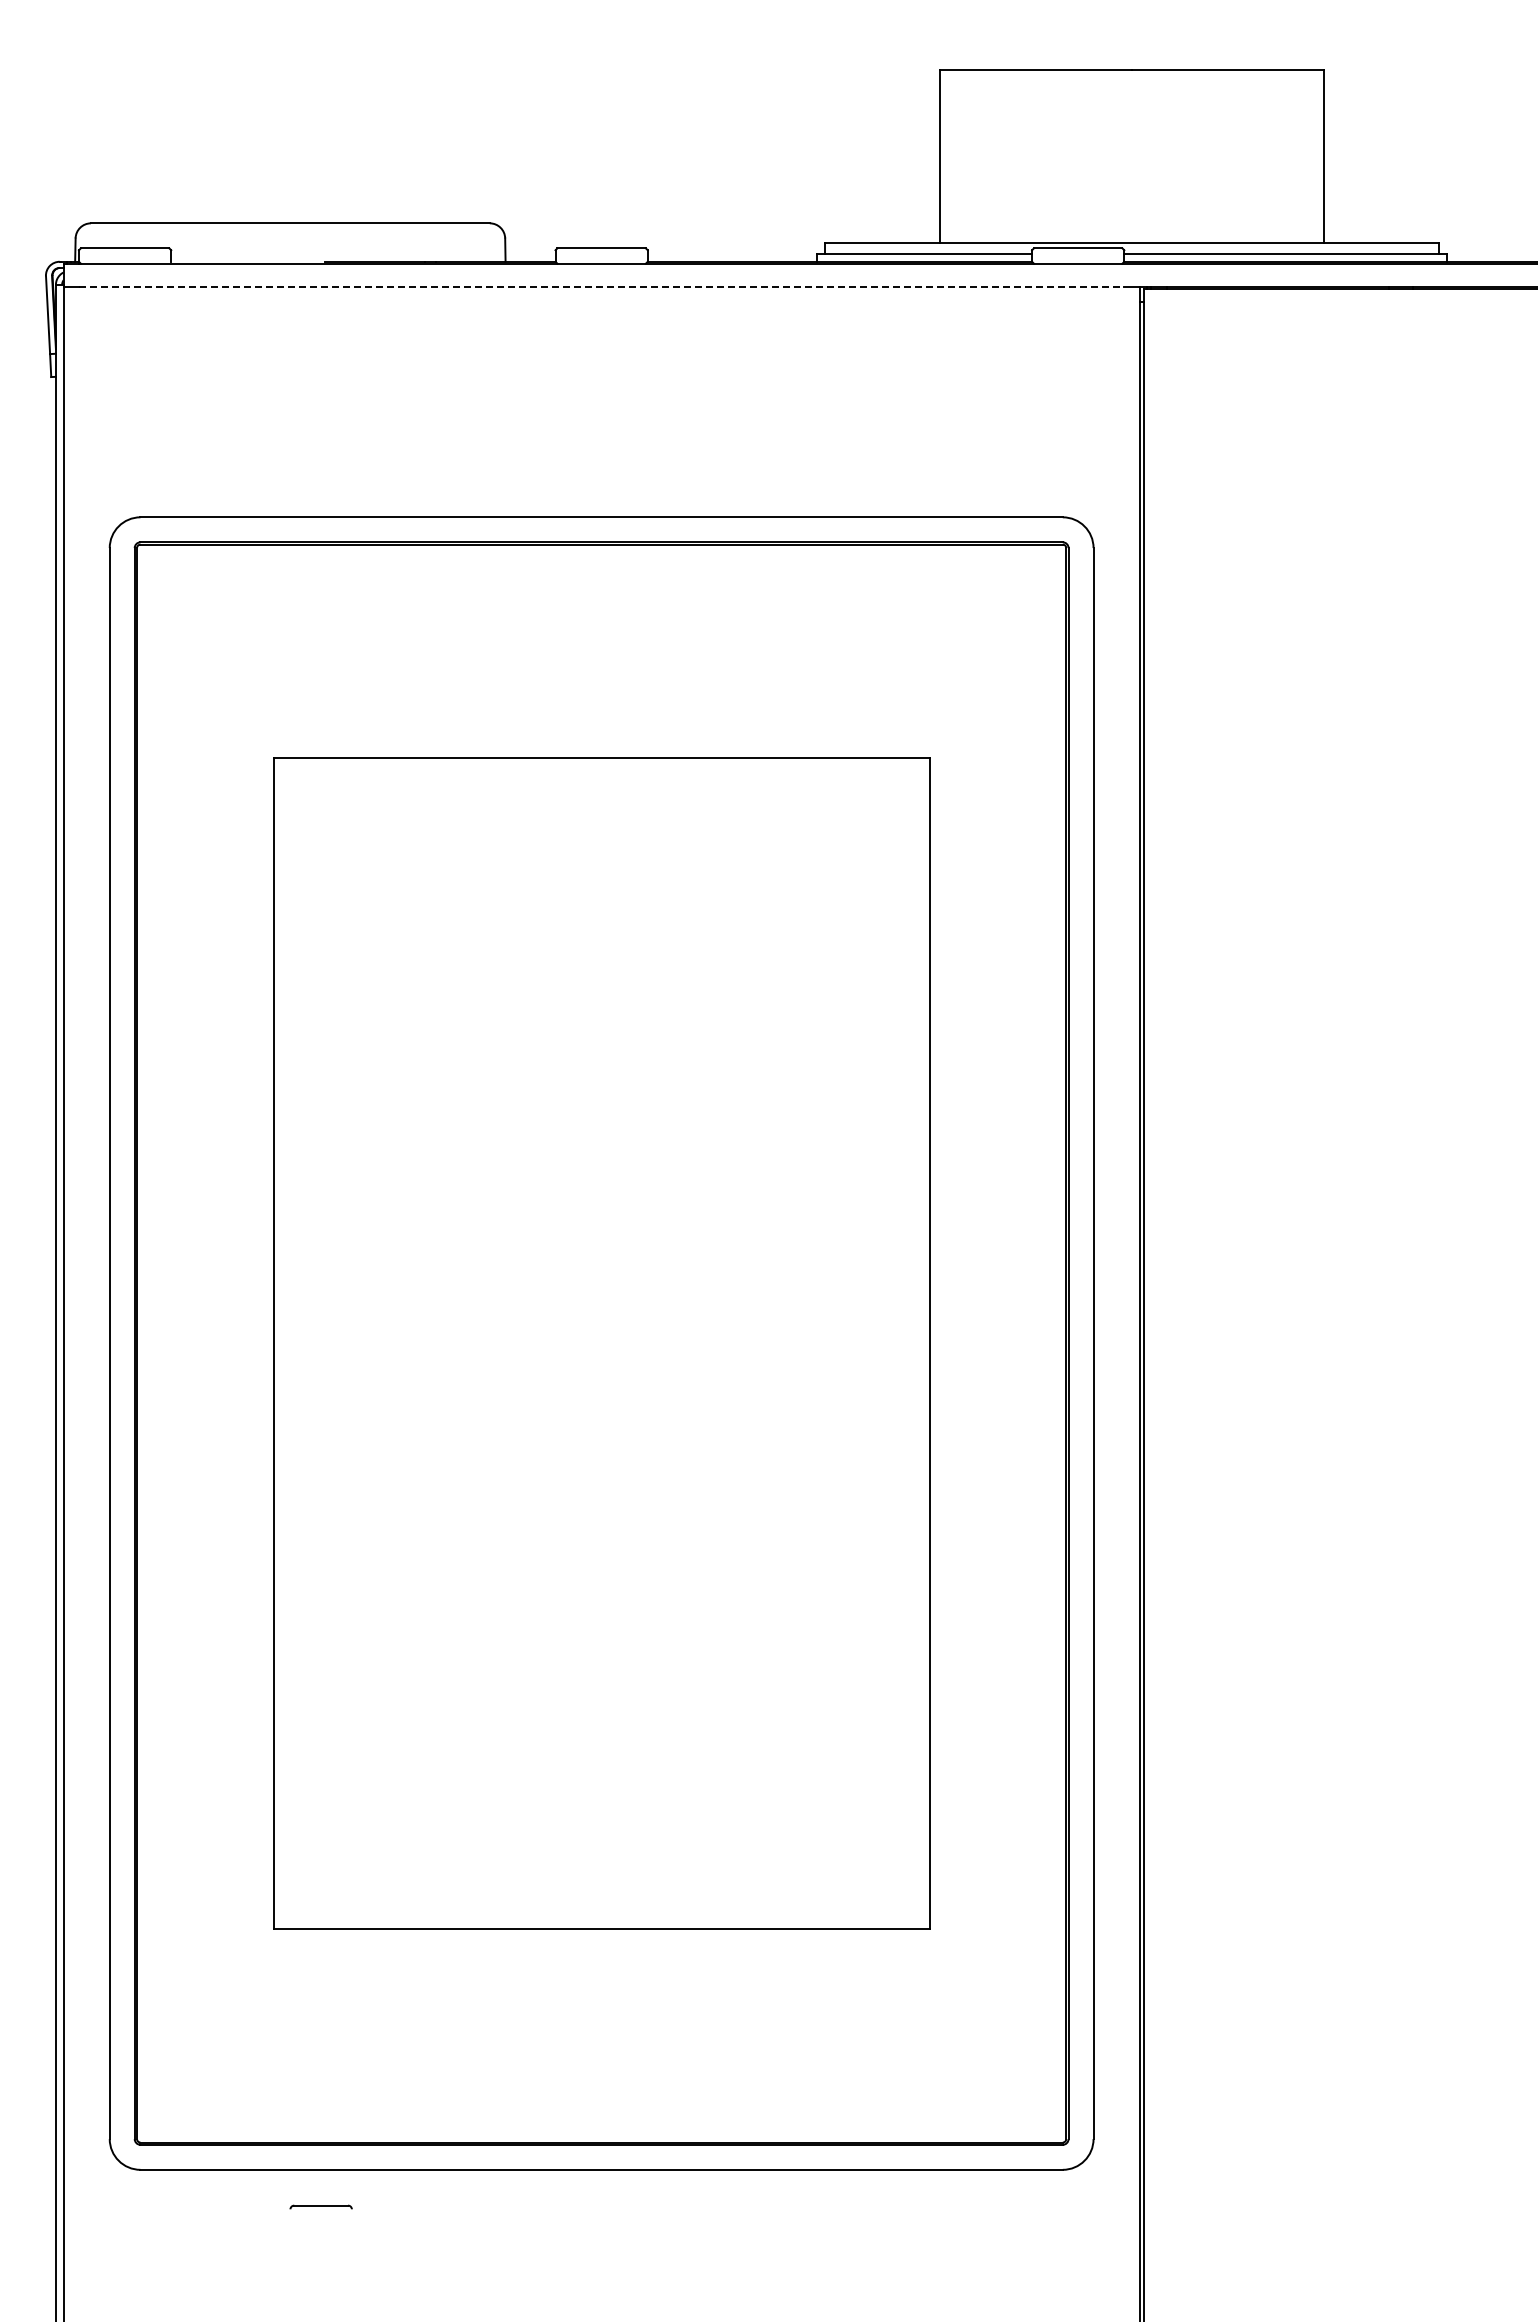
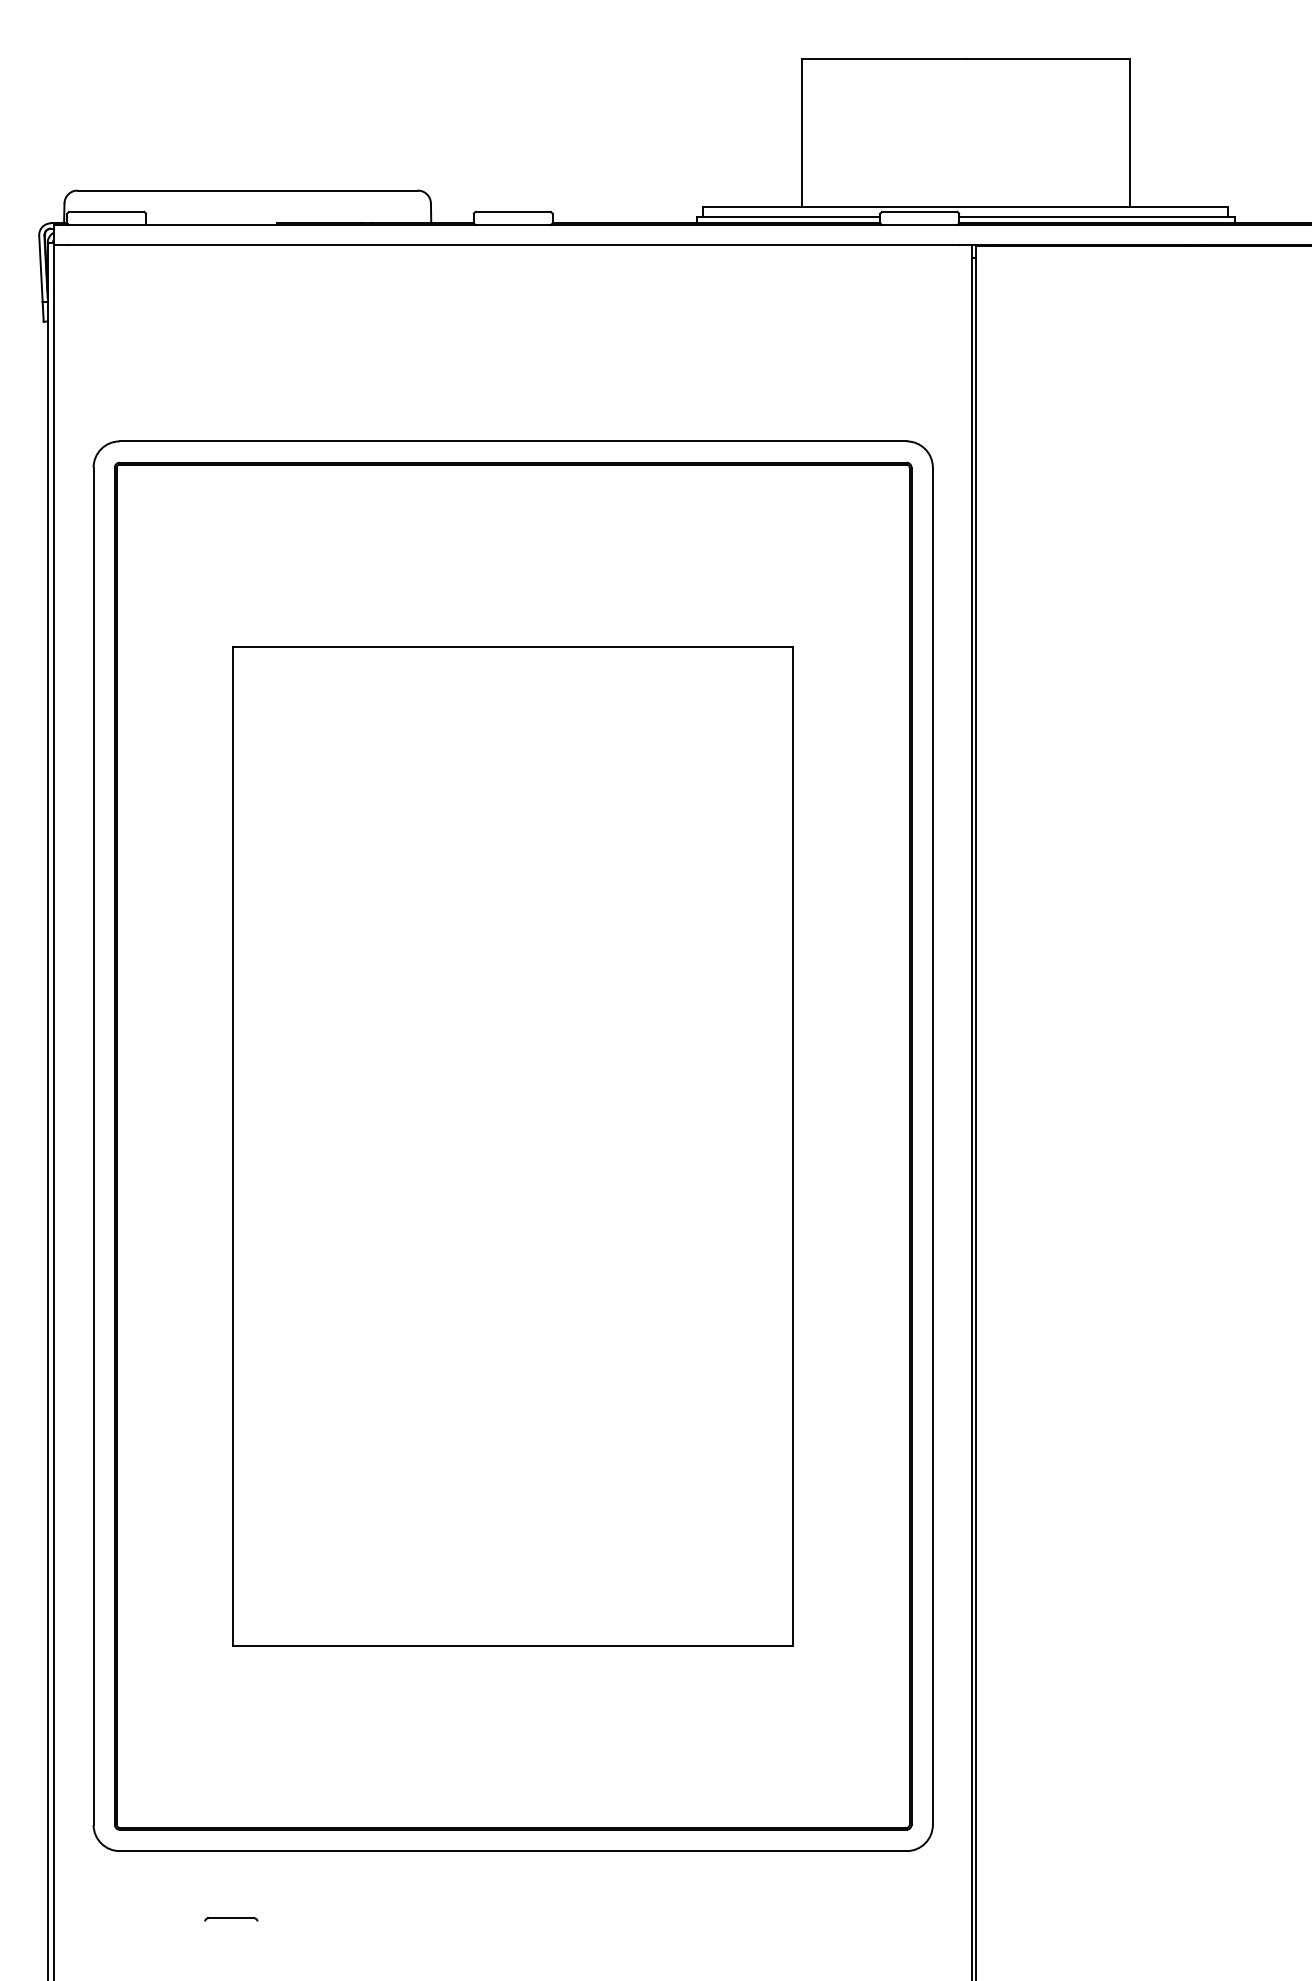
line: (601, 286) -> (513, 244), dashed -> solid
part: (320, 2206) -> (230, 1919), moved

